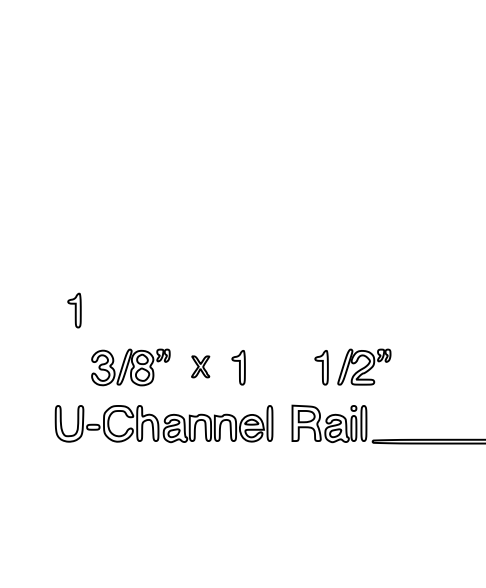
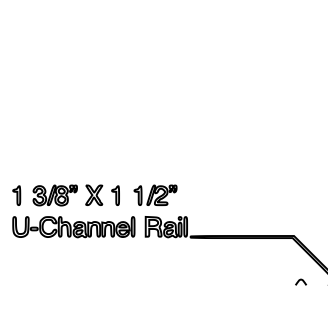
part: (74, 310) -> (16, 195), moved
part: (200, 365) -> (94, 194), size x1.67
part: (352, 365) -> (155, 194), moved

